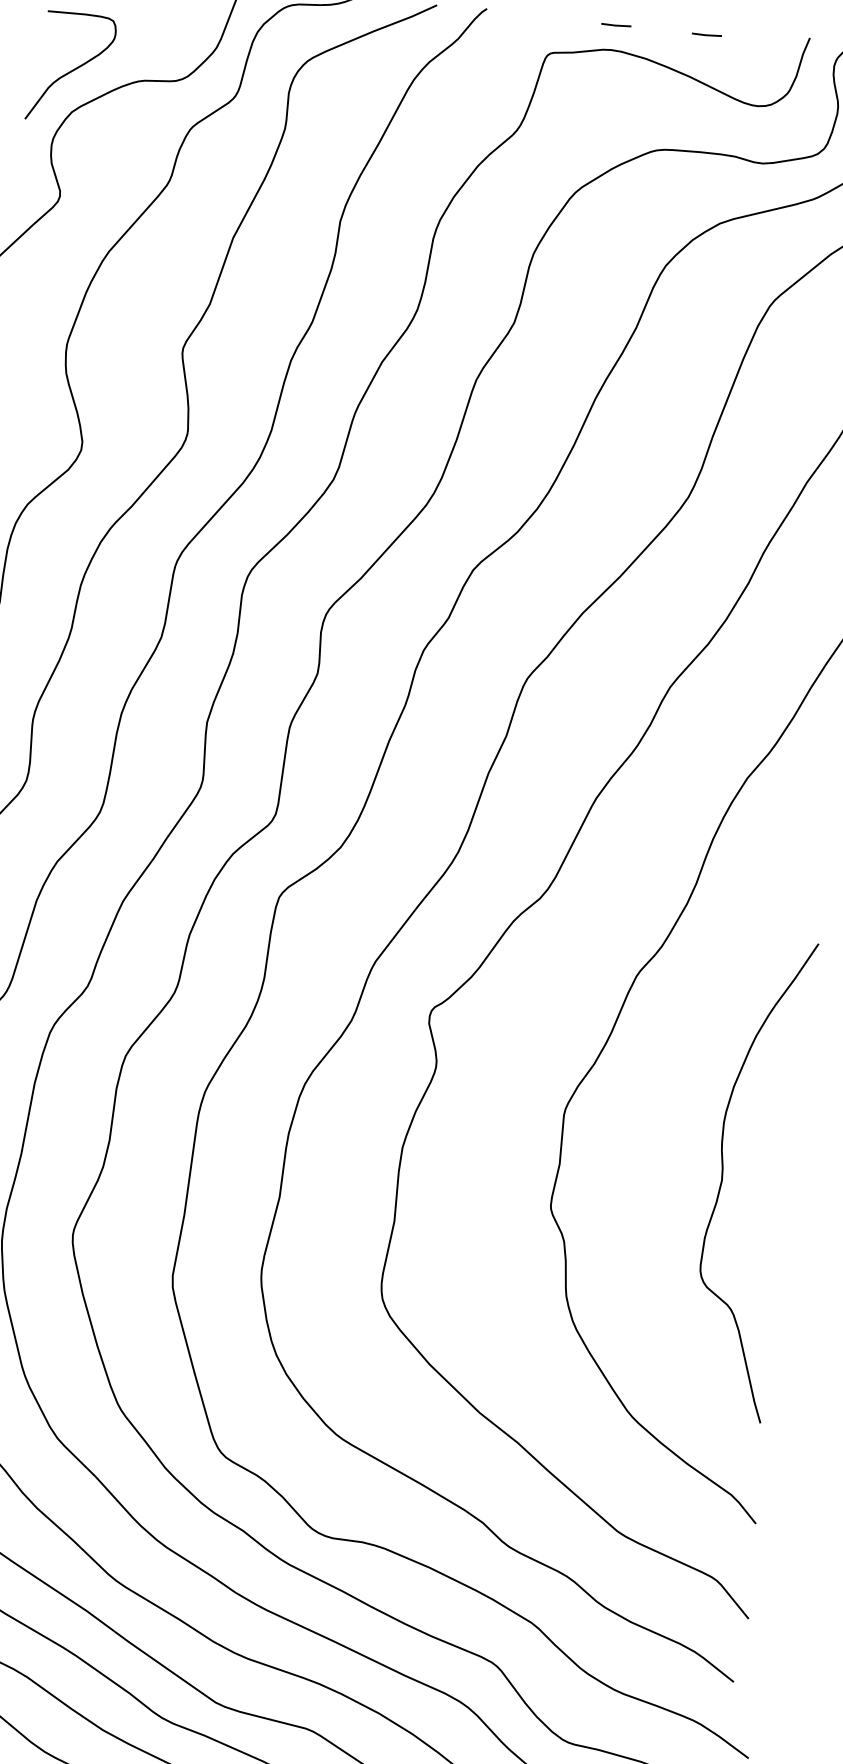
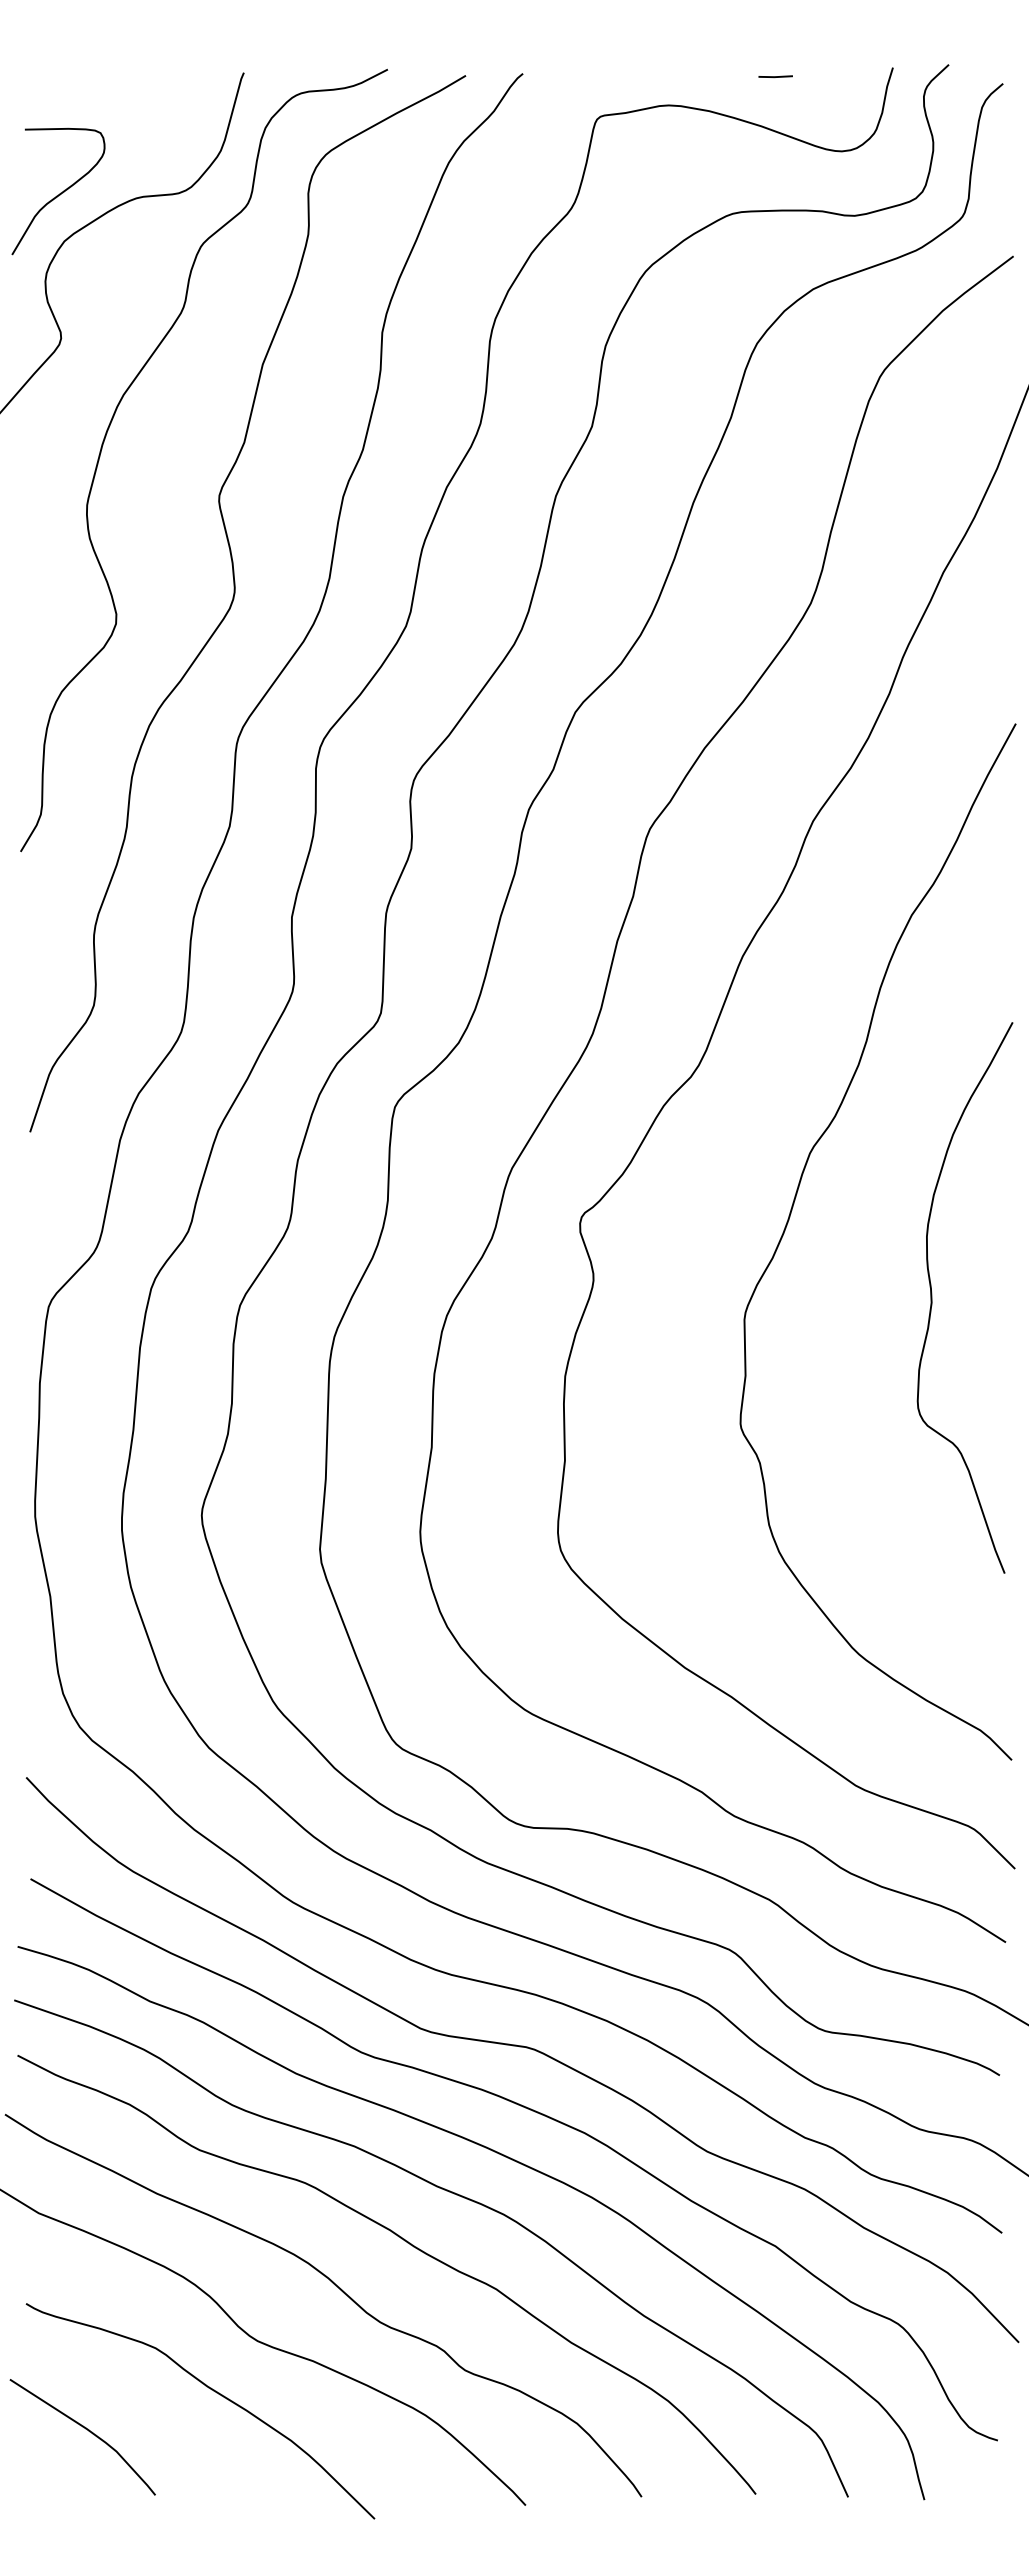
line: (616, 25) -> (671, 76), removed
curve: (723, 1176) -> (932, 1297), moved

